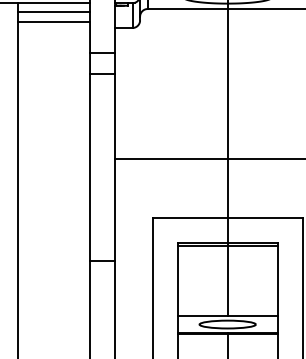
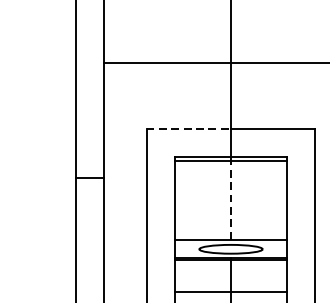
line: (190, 217) -> (189, 128), solid -> dashed
line: (227, 280) -> (230, 199), solid -> dashed

